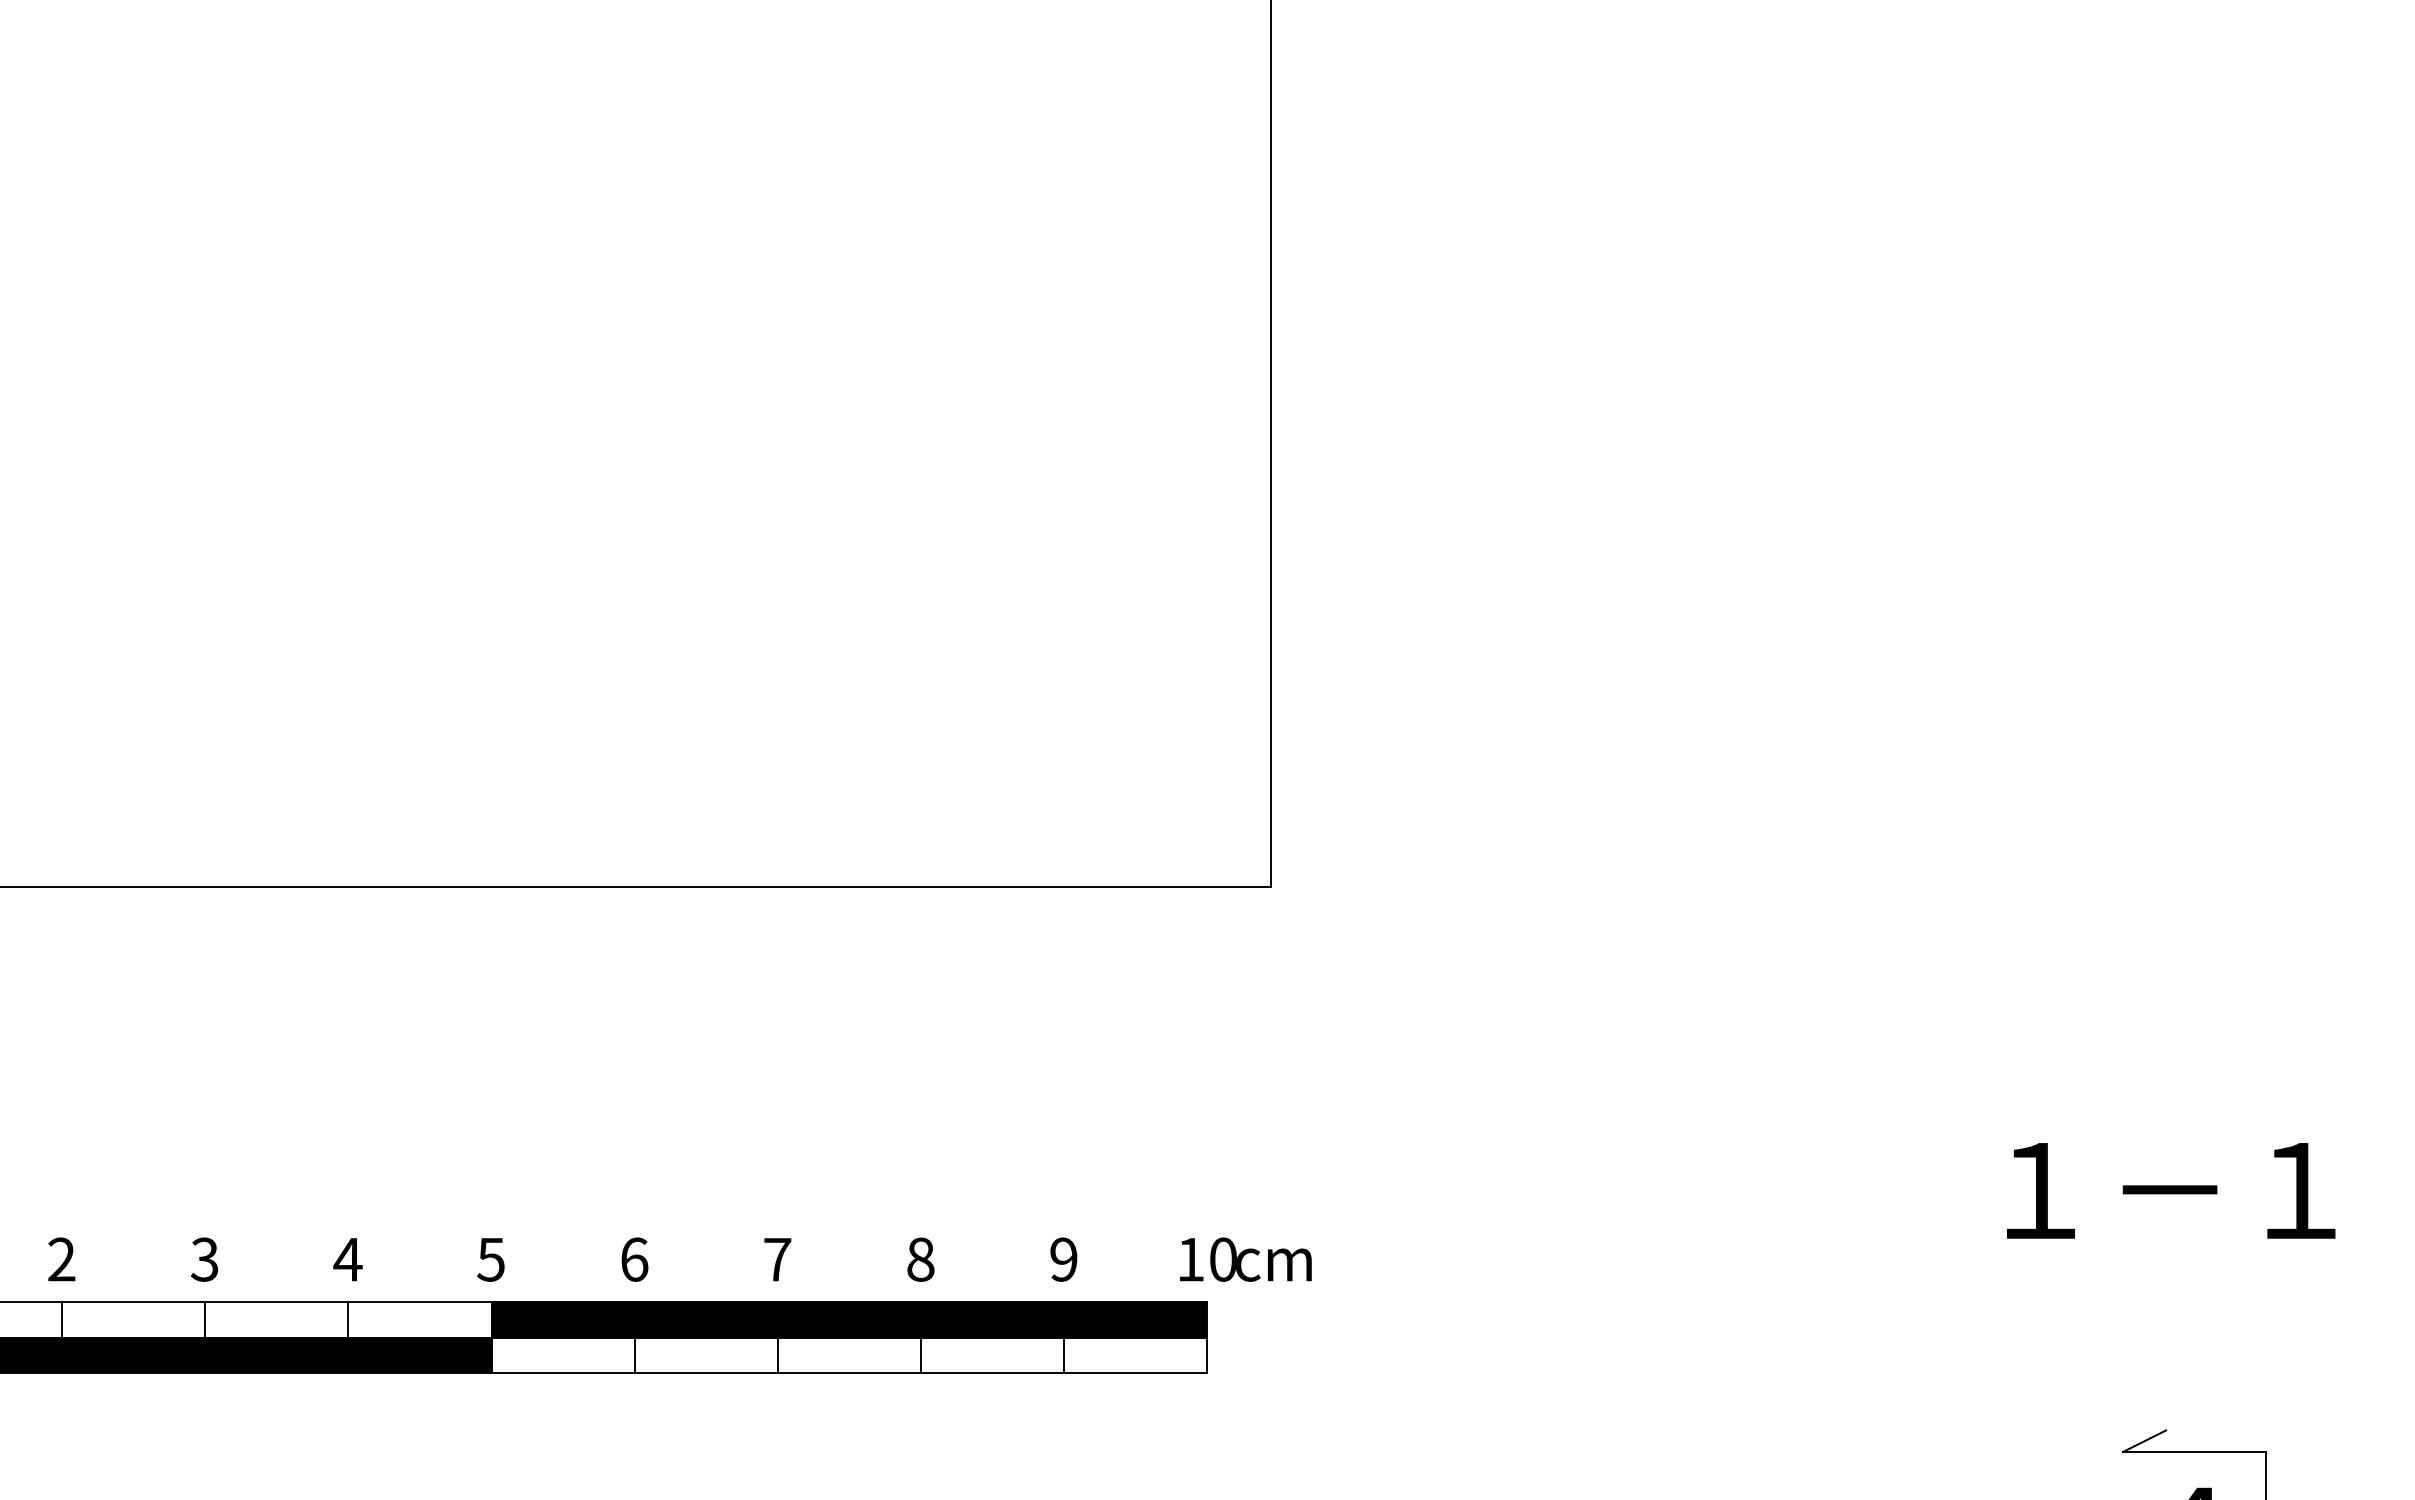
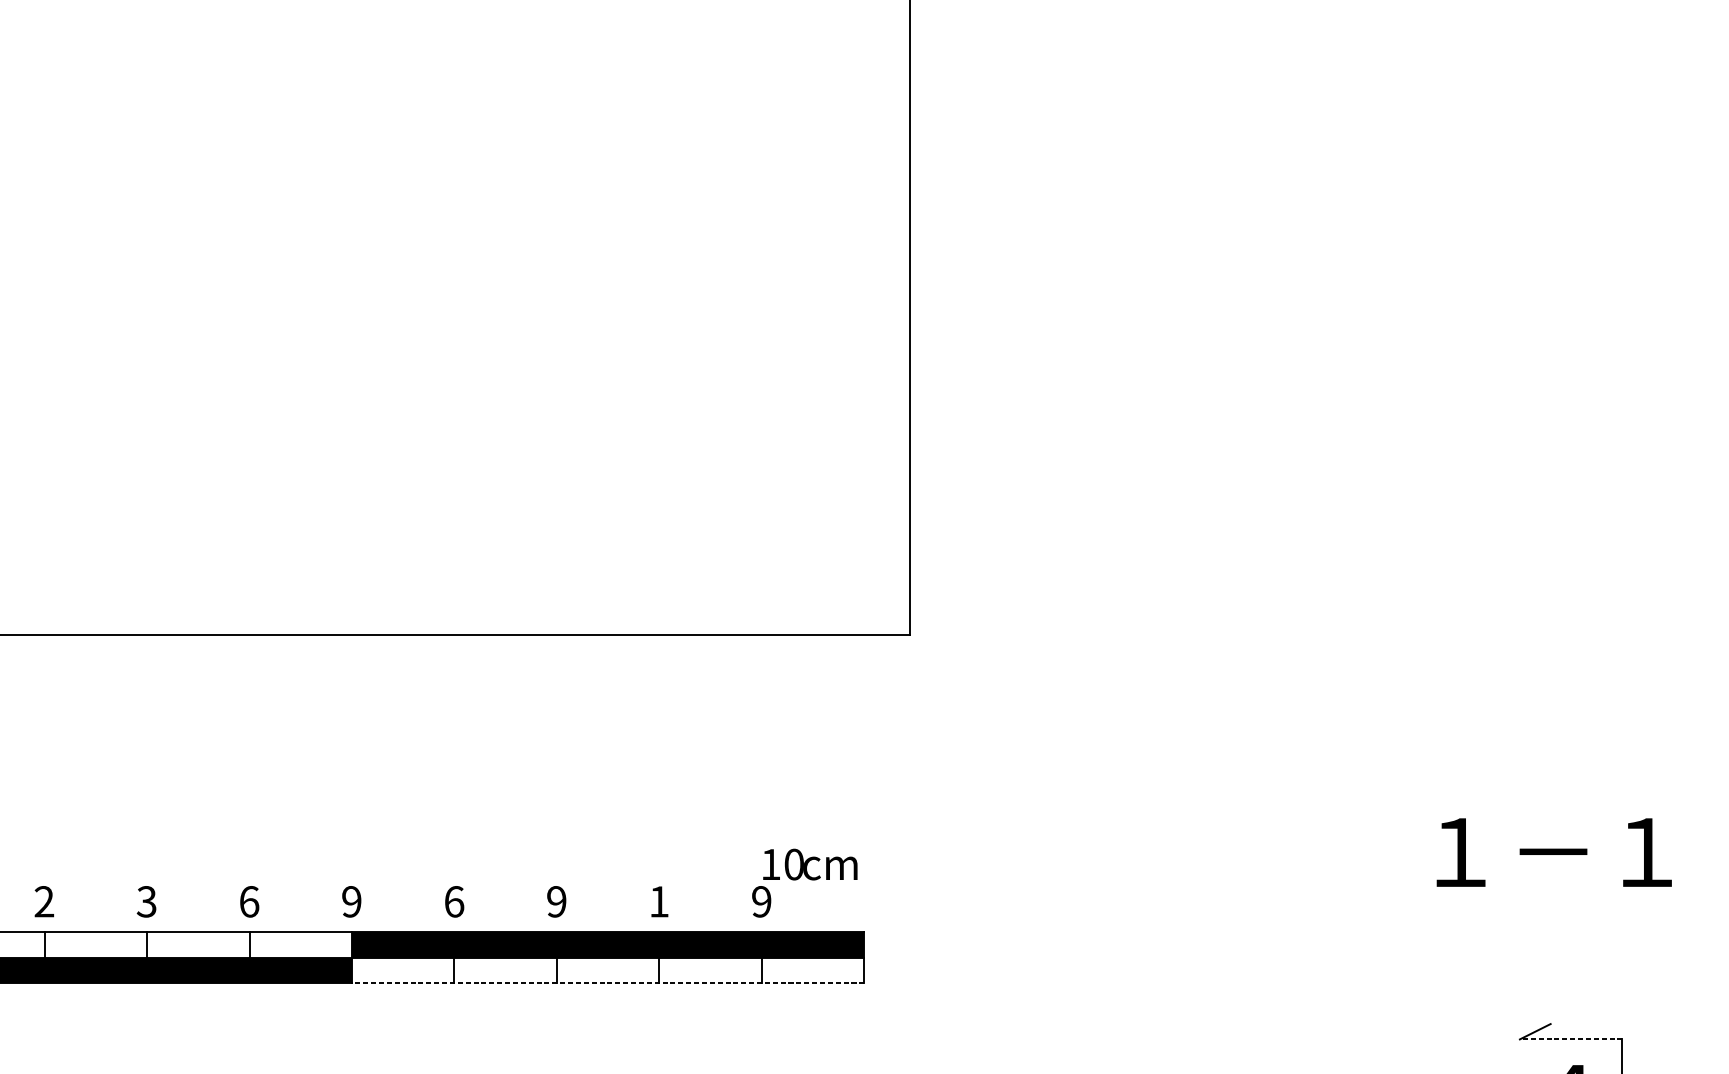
text: (347, 1259) -> (248, 901), 4 -> 6
text: (490, 1259) -> (351, 901), 5 -> 9
text: (777, 1259) -> (556, 901), 7 -> 9
text: (920, 1259) -> (659, 901), 8 -> 1
text: (1245, 1259) -> (810, 864), moved
line: (849, 1373) -> (608, 983), solid -> dashed
line: (2194, 1451) -> (1570, 1039), solid -> dashed

